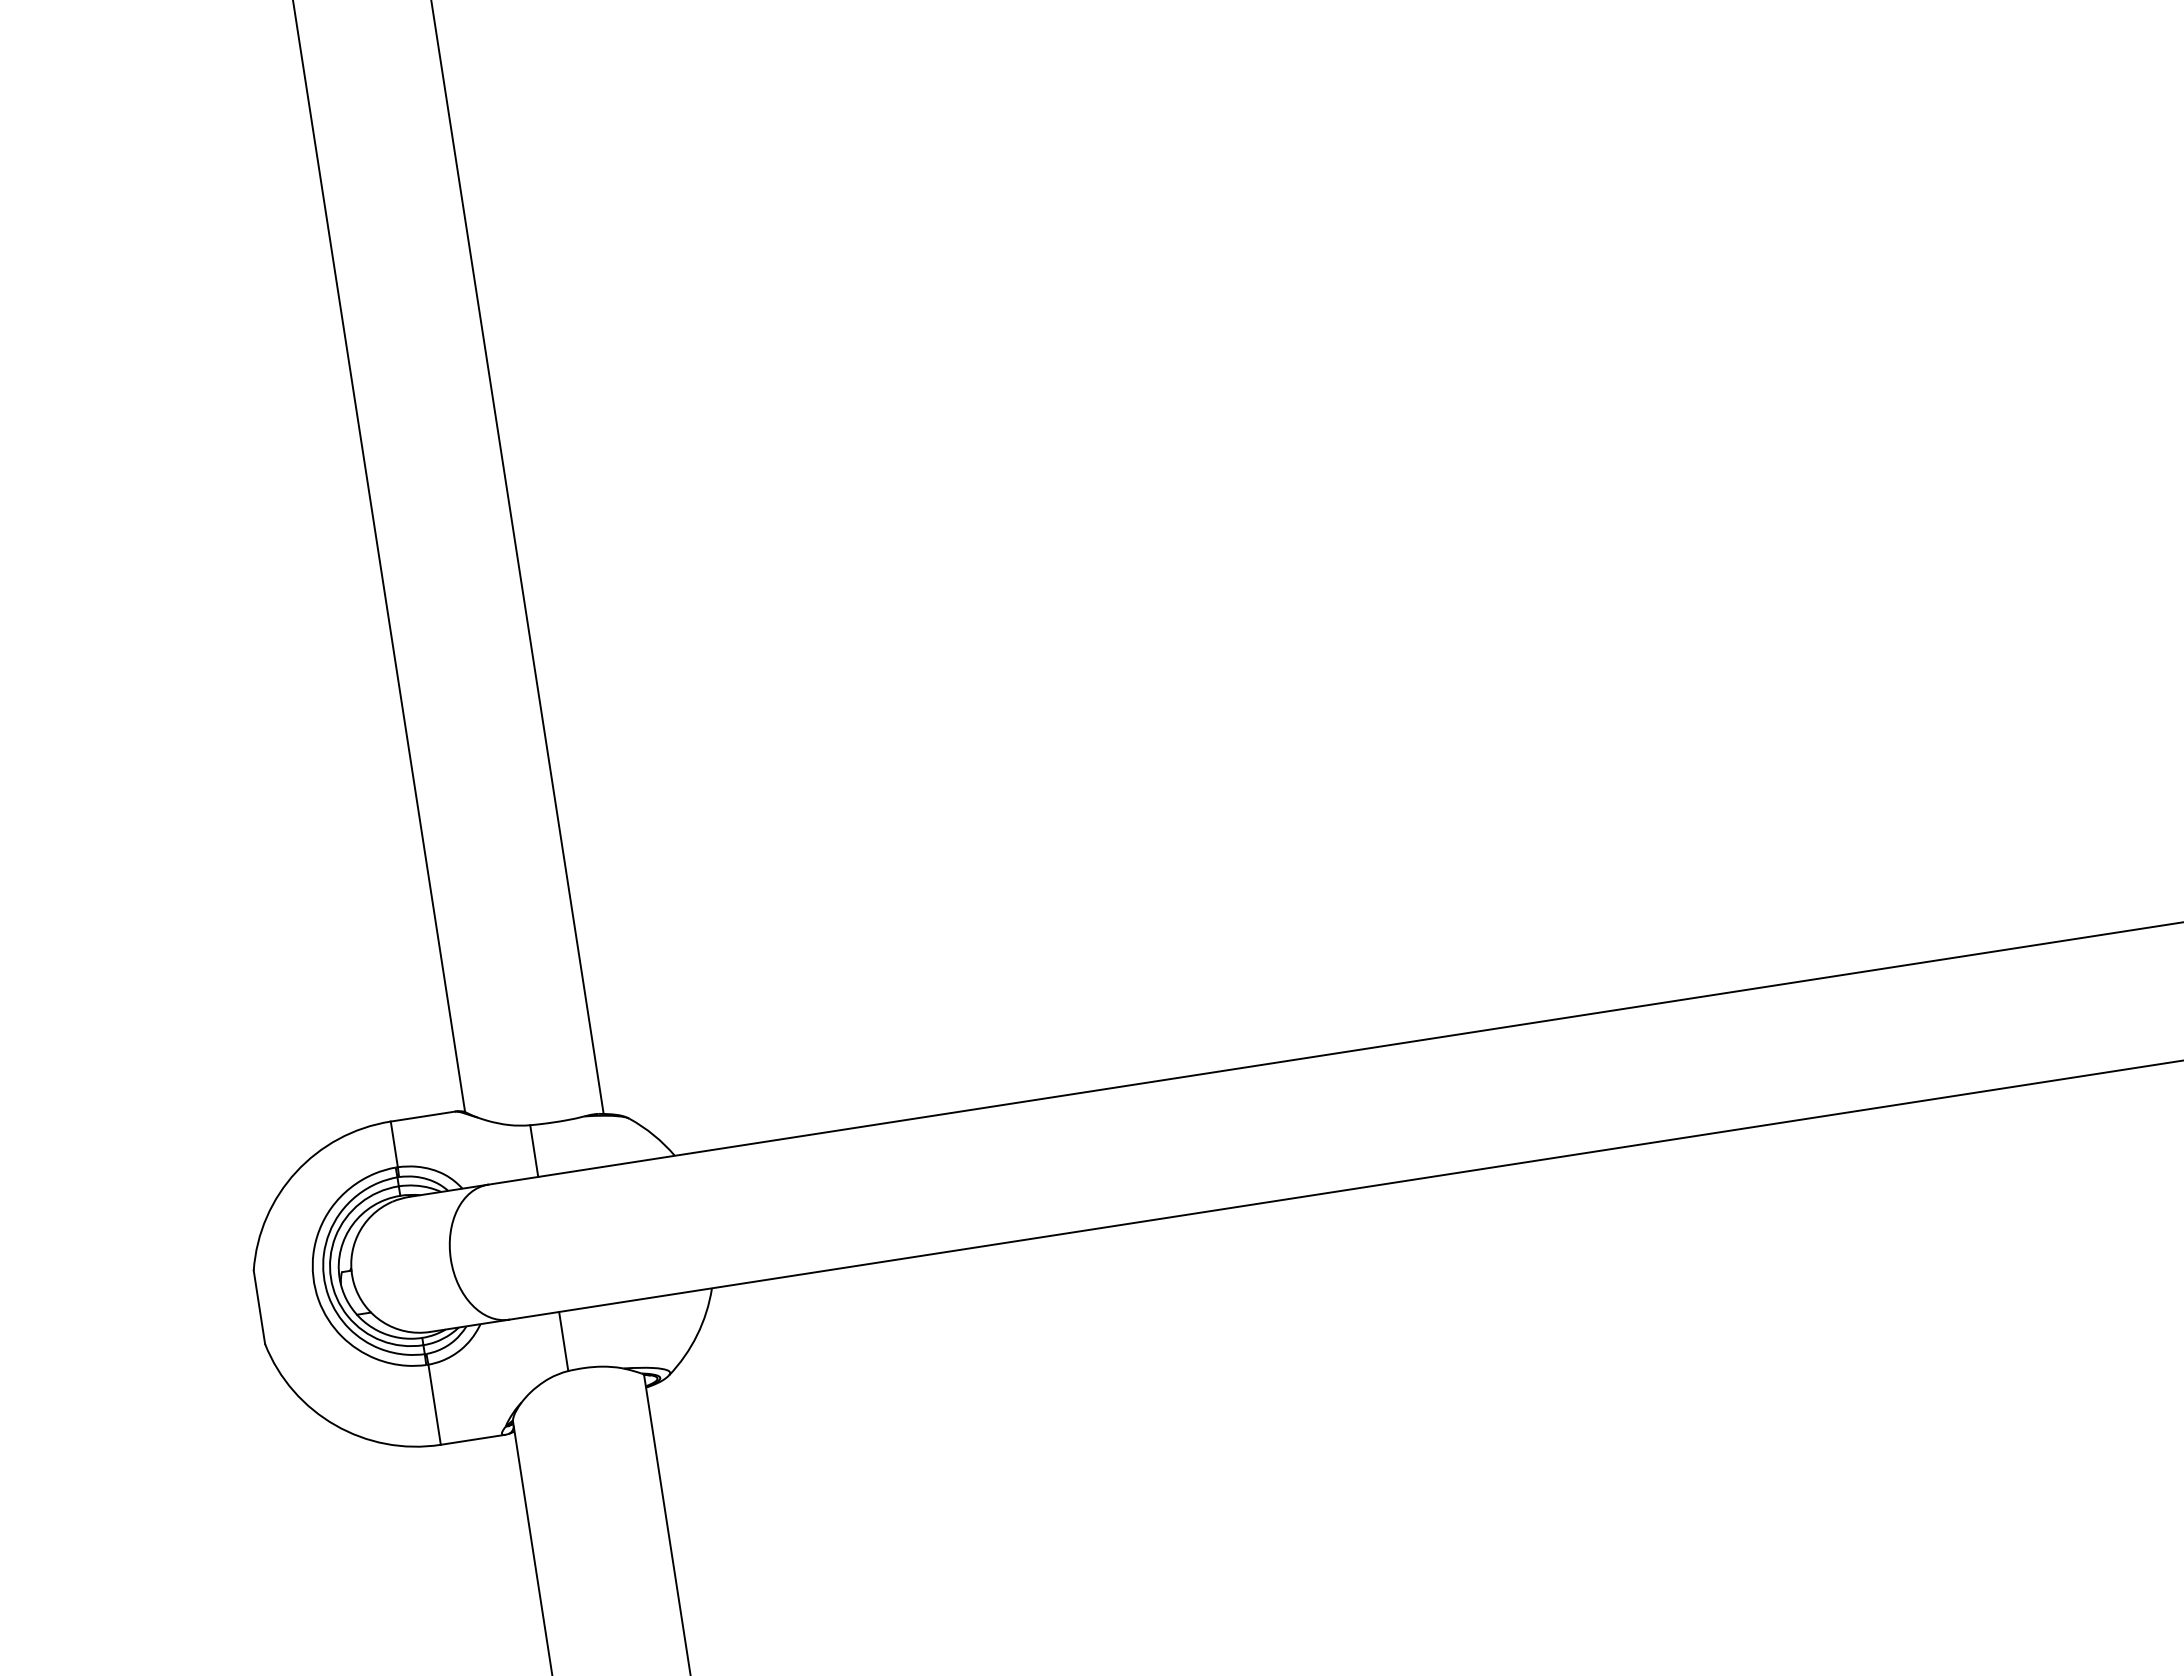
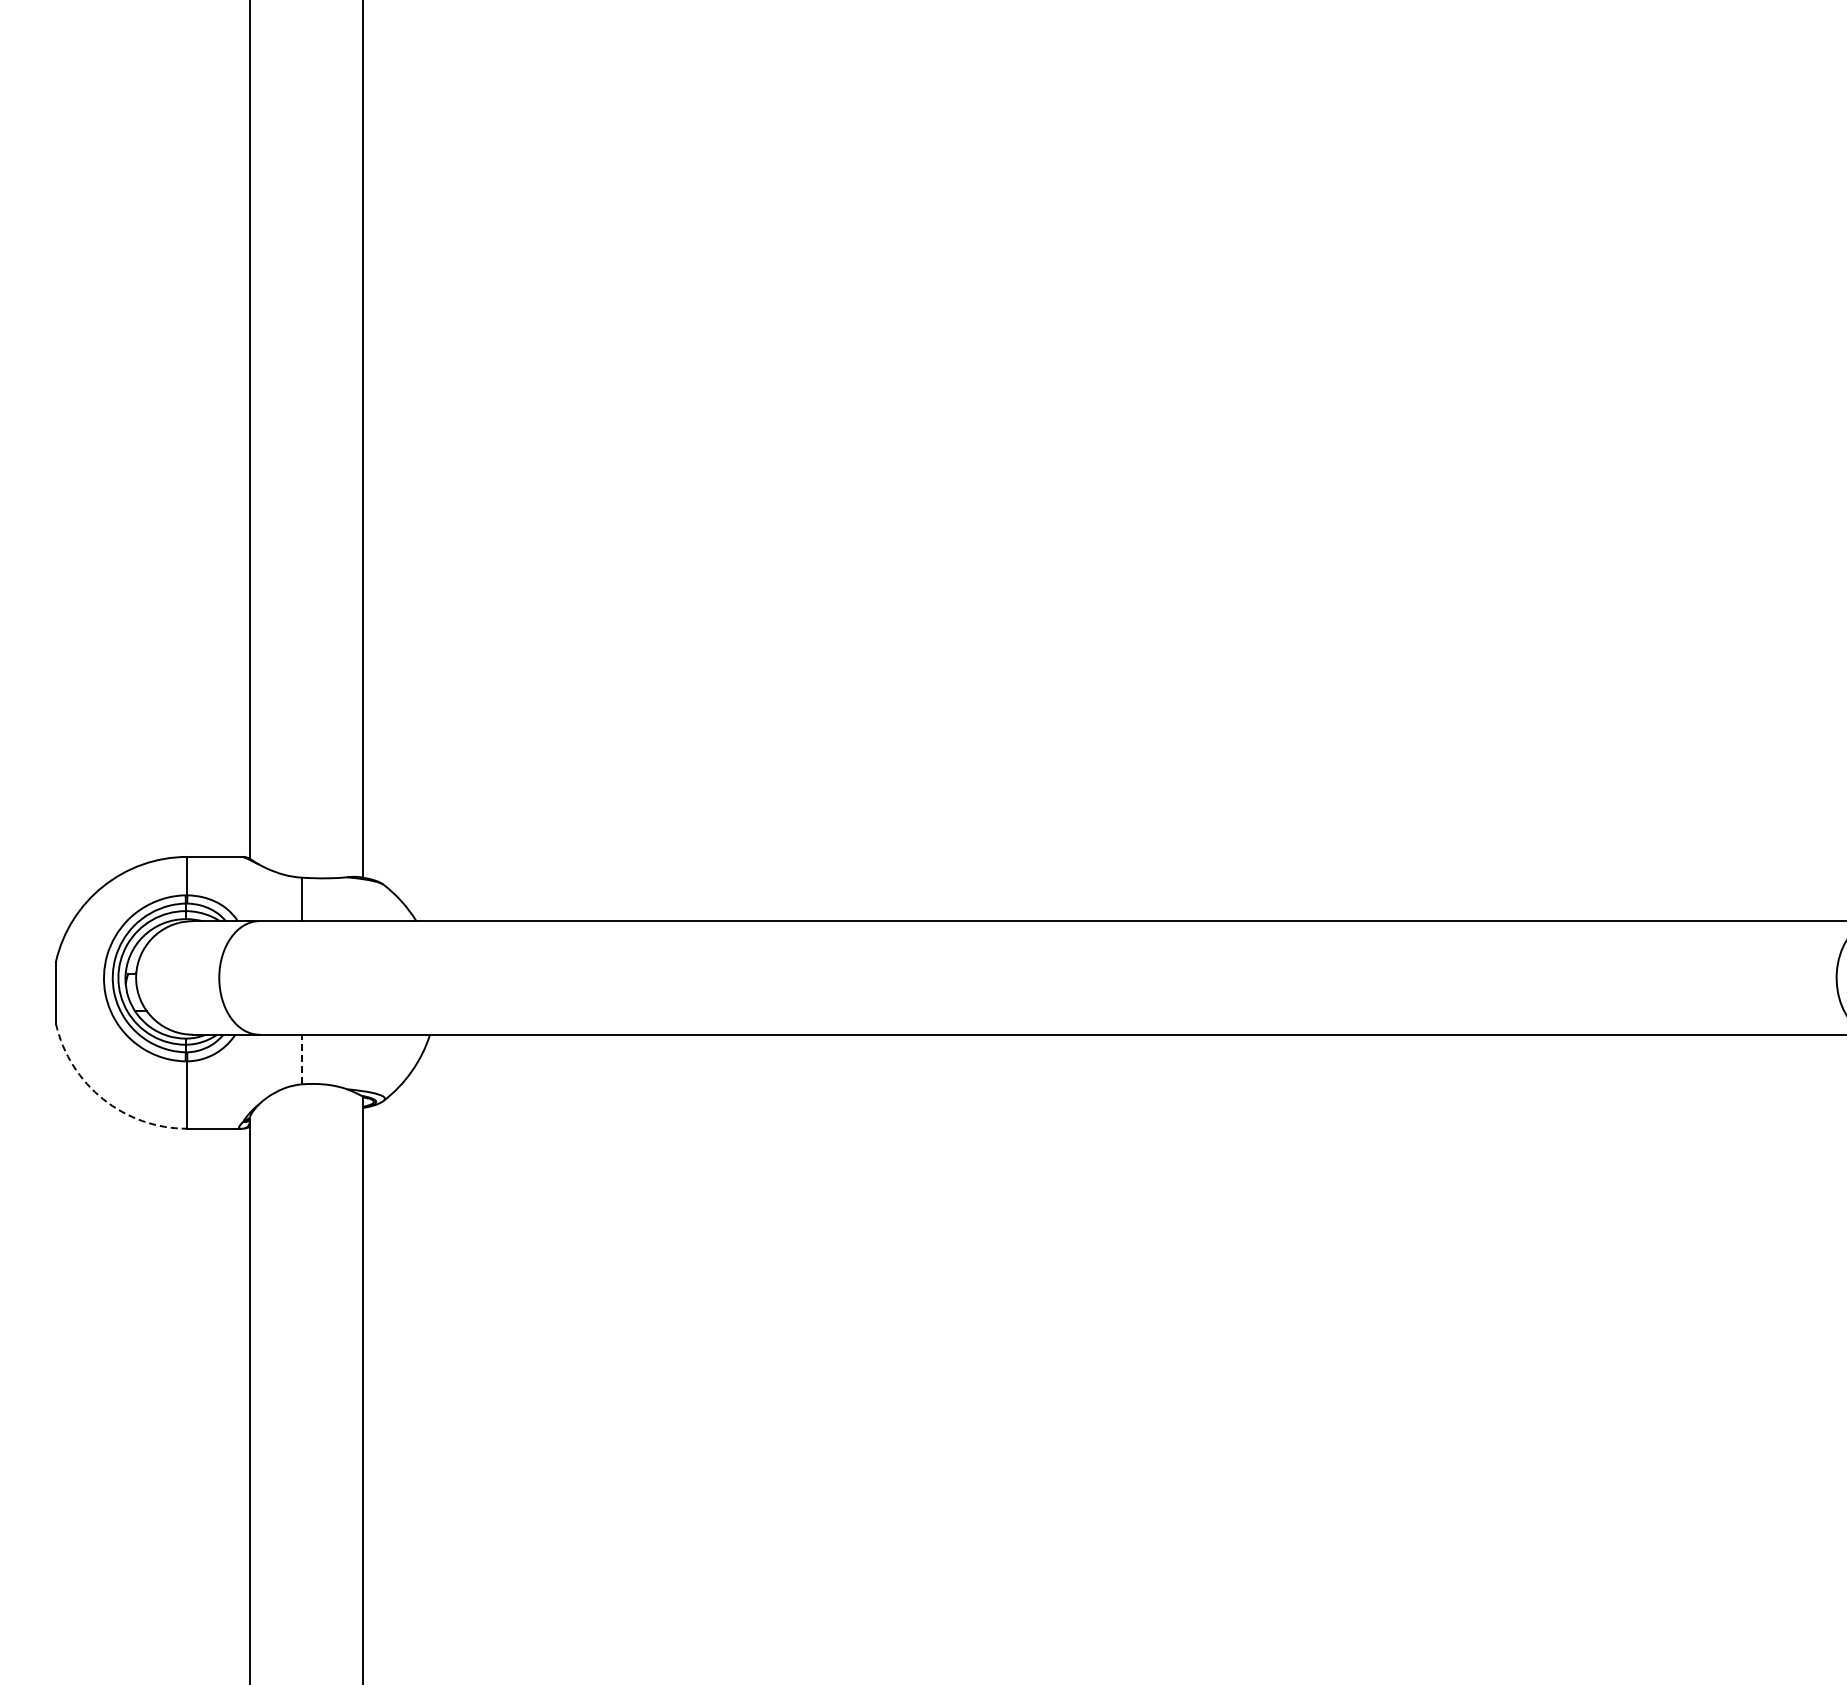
line: (563, 1341) -> (301, 1059), solid -> dashed
arc: (335, 1425) -> (103, 1099), solid -> dashed

